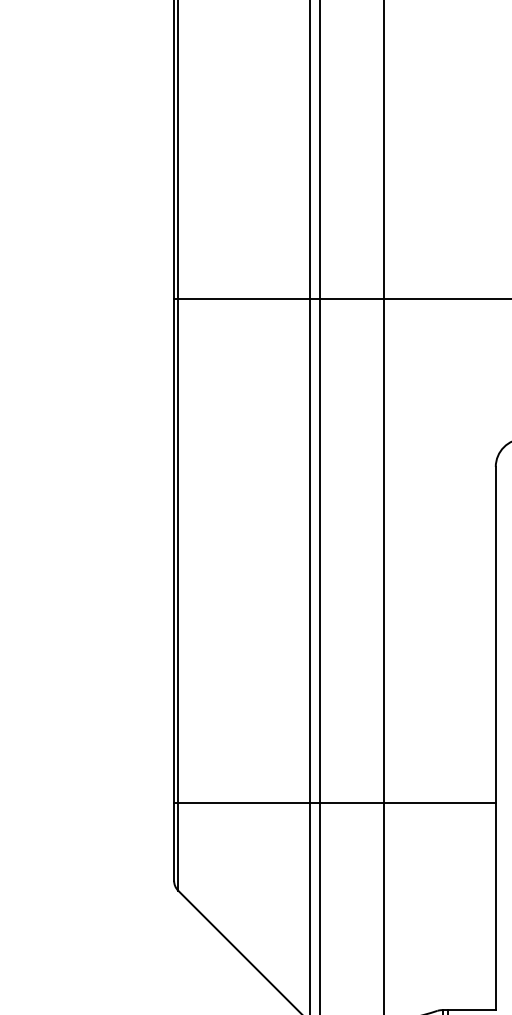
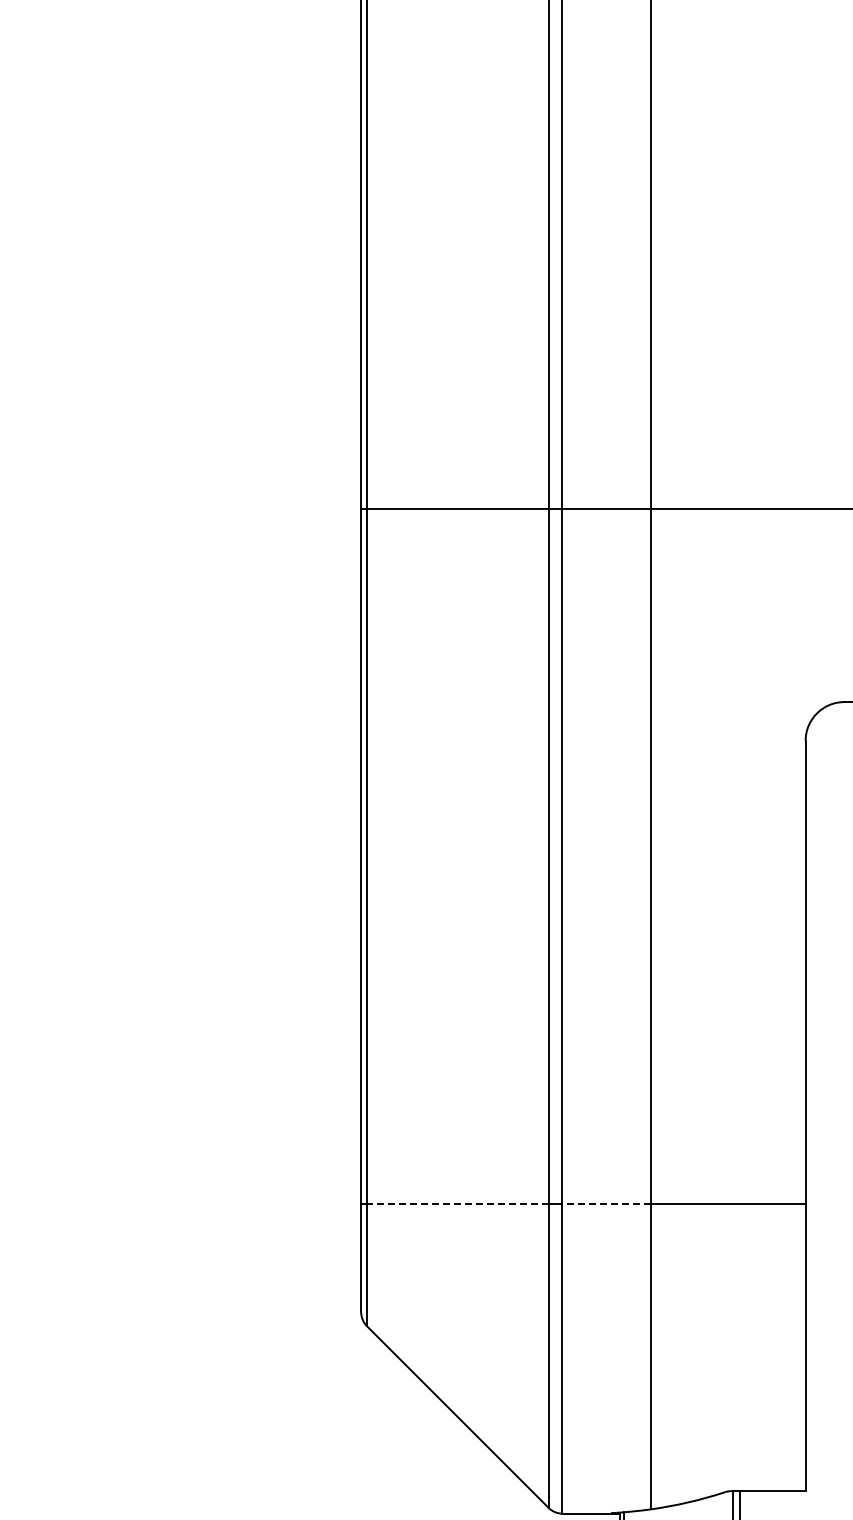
line: (243, 802) -> (457, 1204), solid -> dashed
line: (351, 802) -> (606, 1204), solid -> dashed

